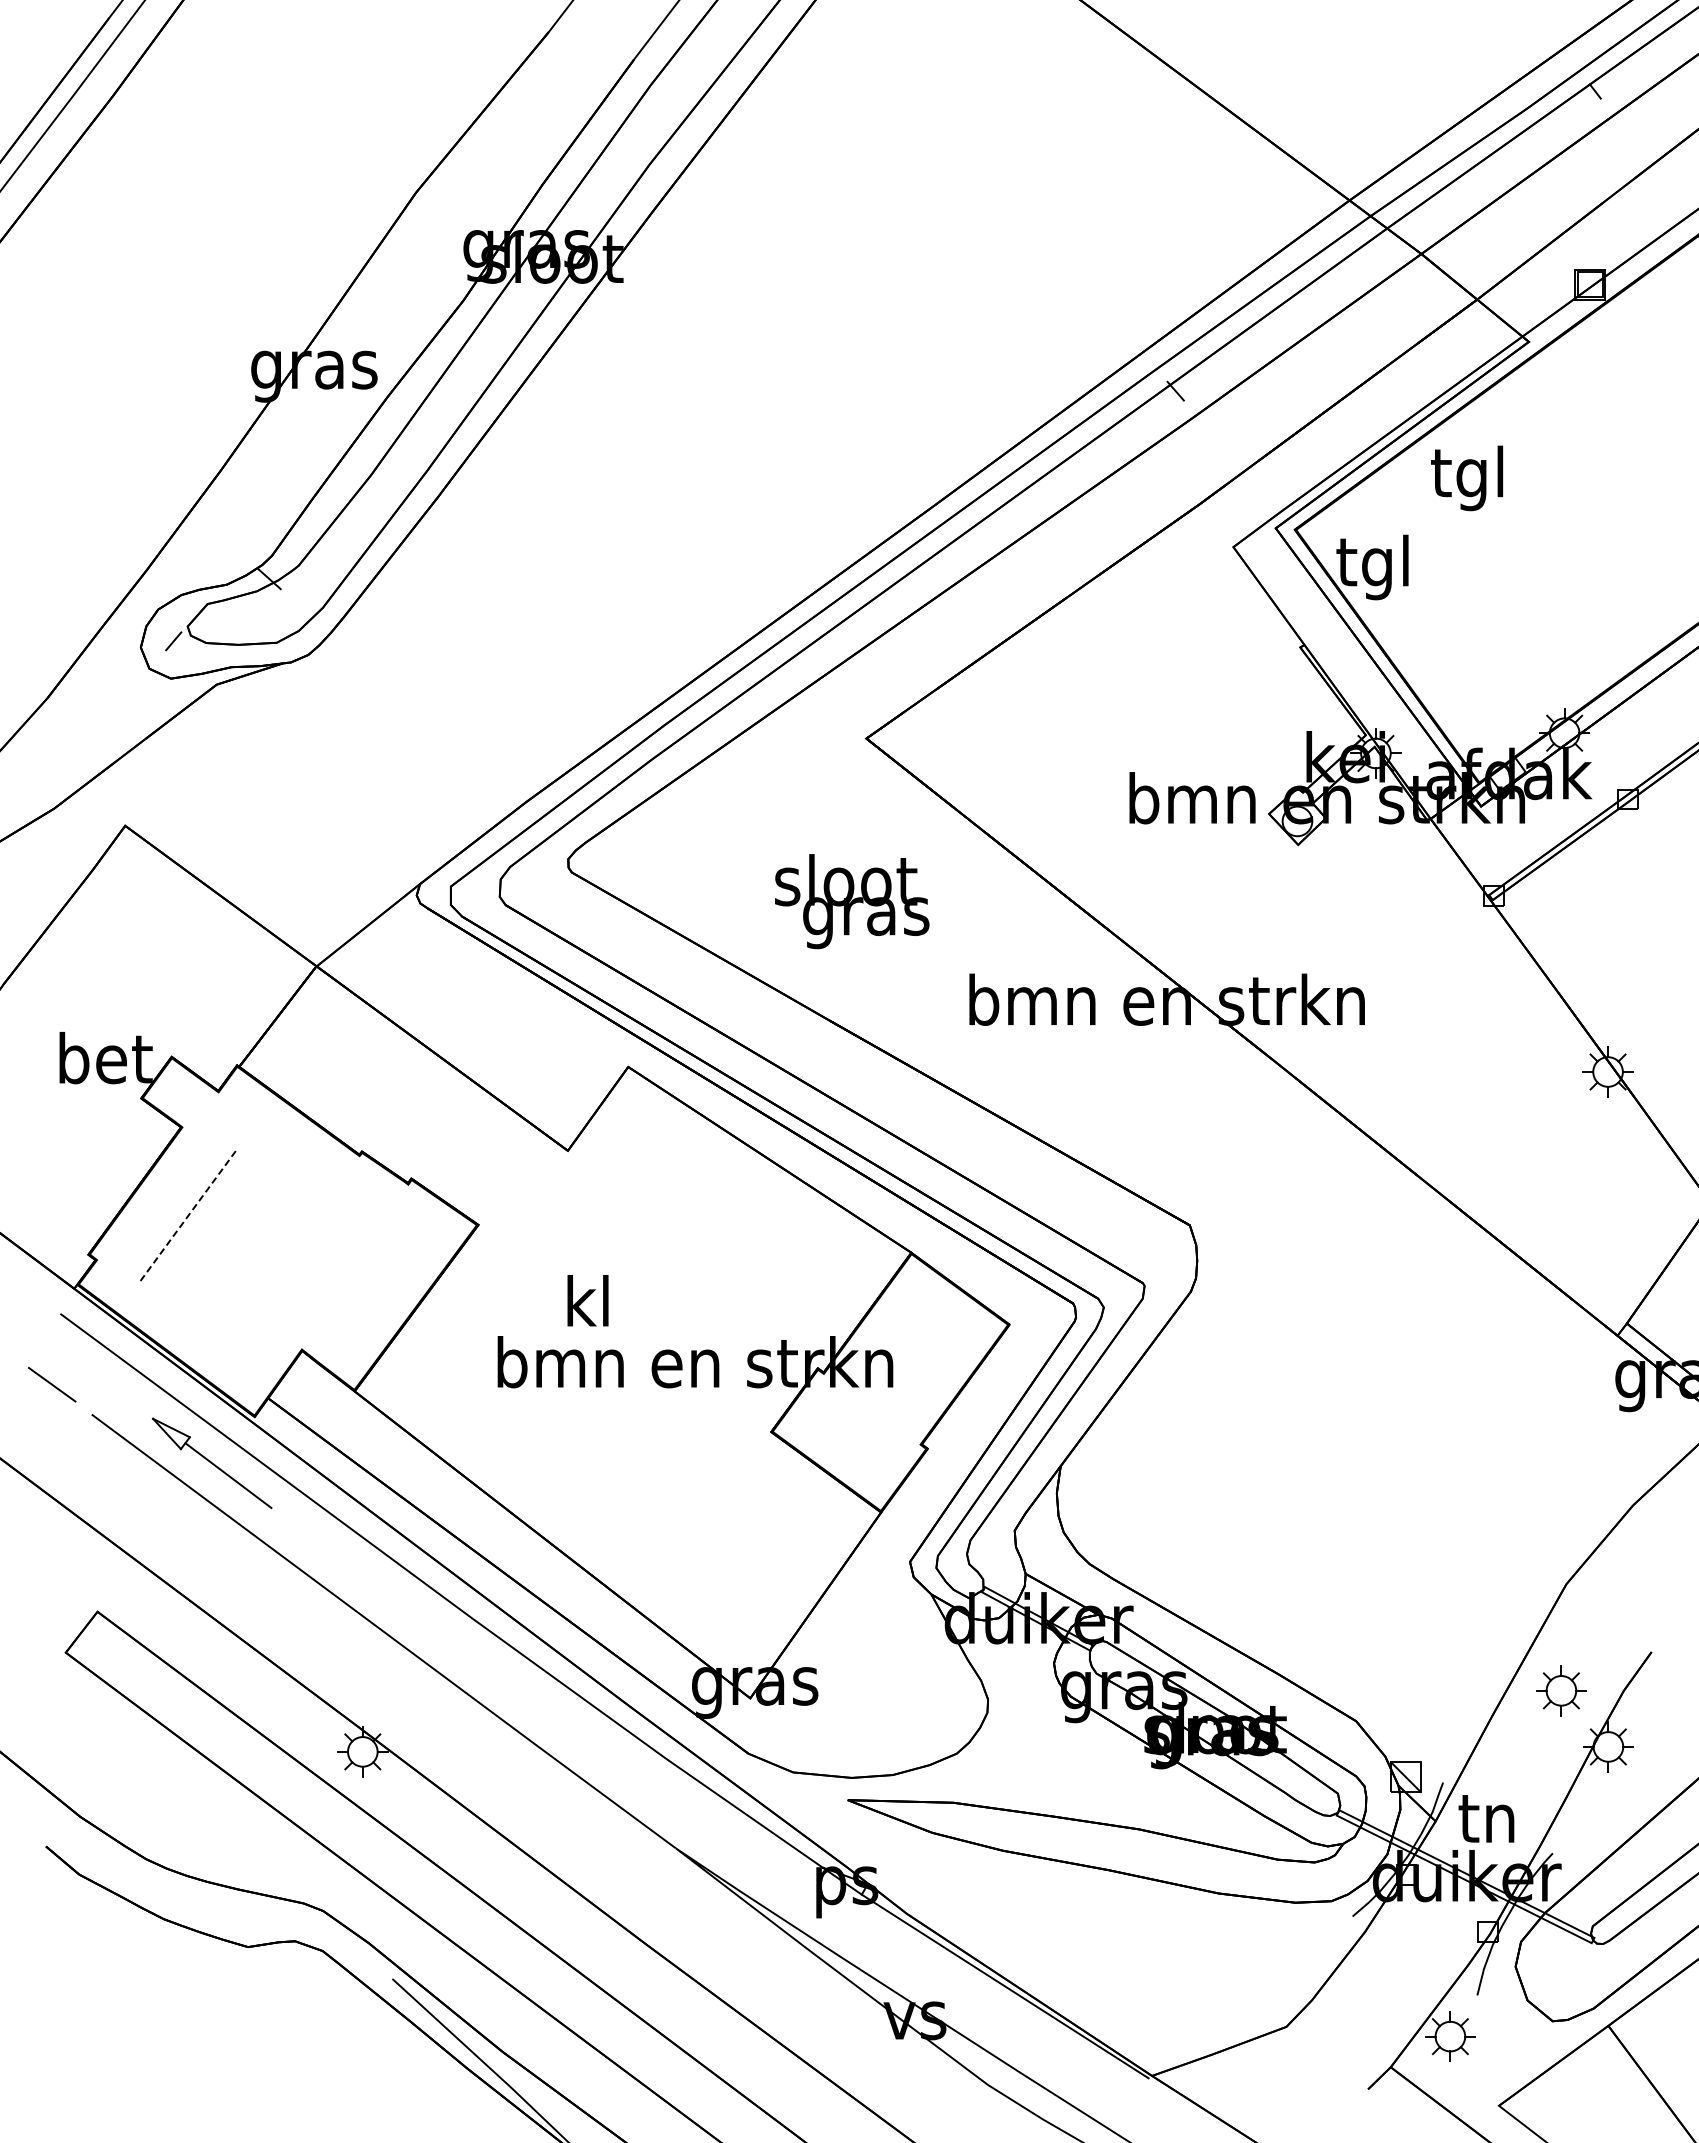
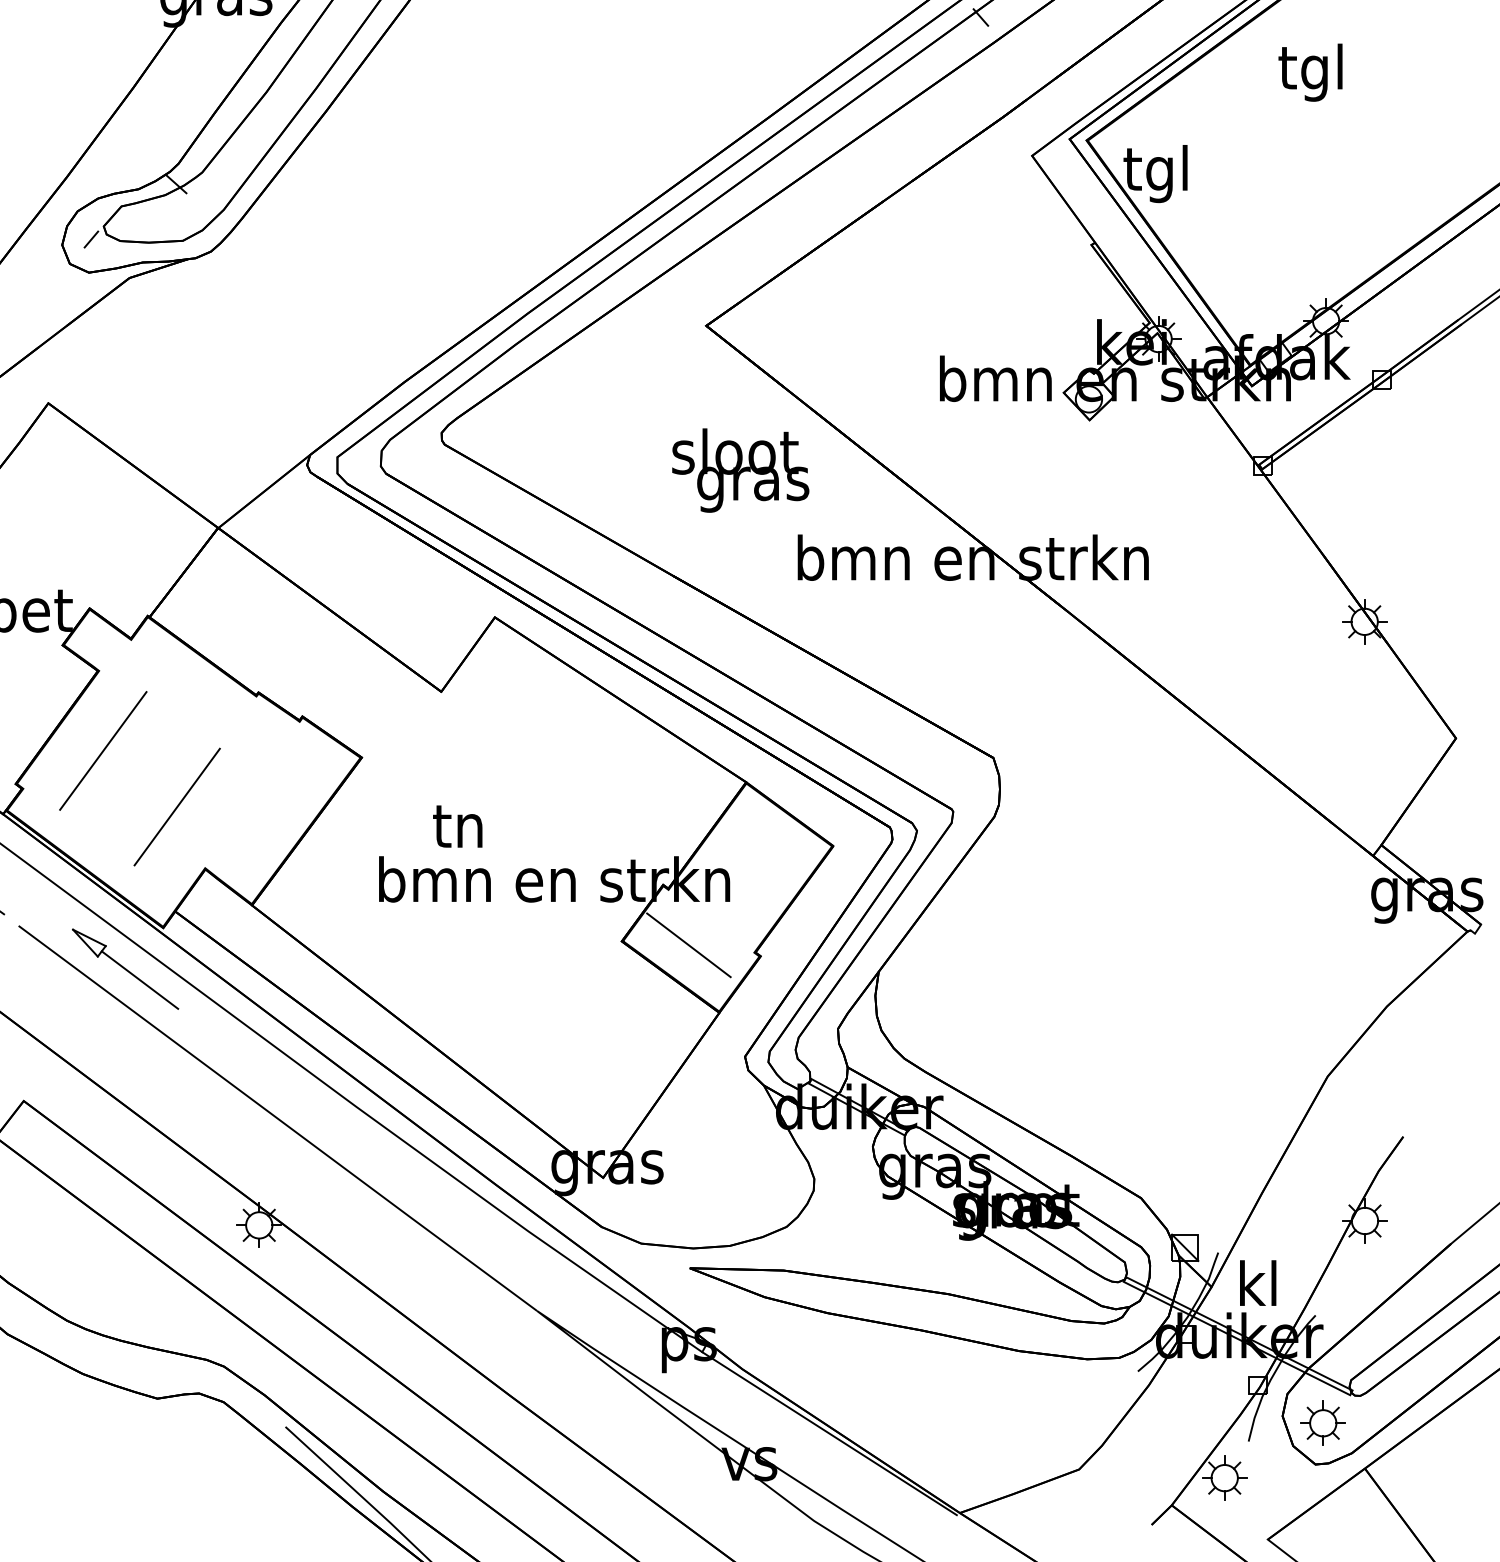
text: (1467, 478) -> (1310, 72), moved
text: (852, 901) -> (741, 470), moved
line: (186, 1217) -> (102, 751), dashed -> solid
line: (270, 1280) -> (177, 806), added
text: (586, 1300) -> (457, 824), kl -> tn
line: (846, 1436) -> (688, 945), added
part: (1561, 1690) -> (1323, 1422), moved
text: (1486, 1816) -> (1256, 1282), tn -> kl

